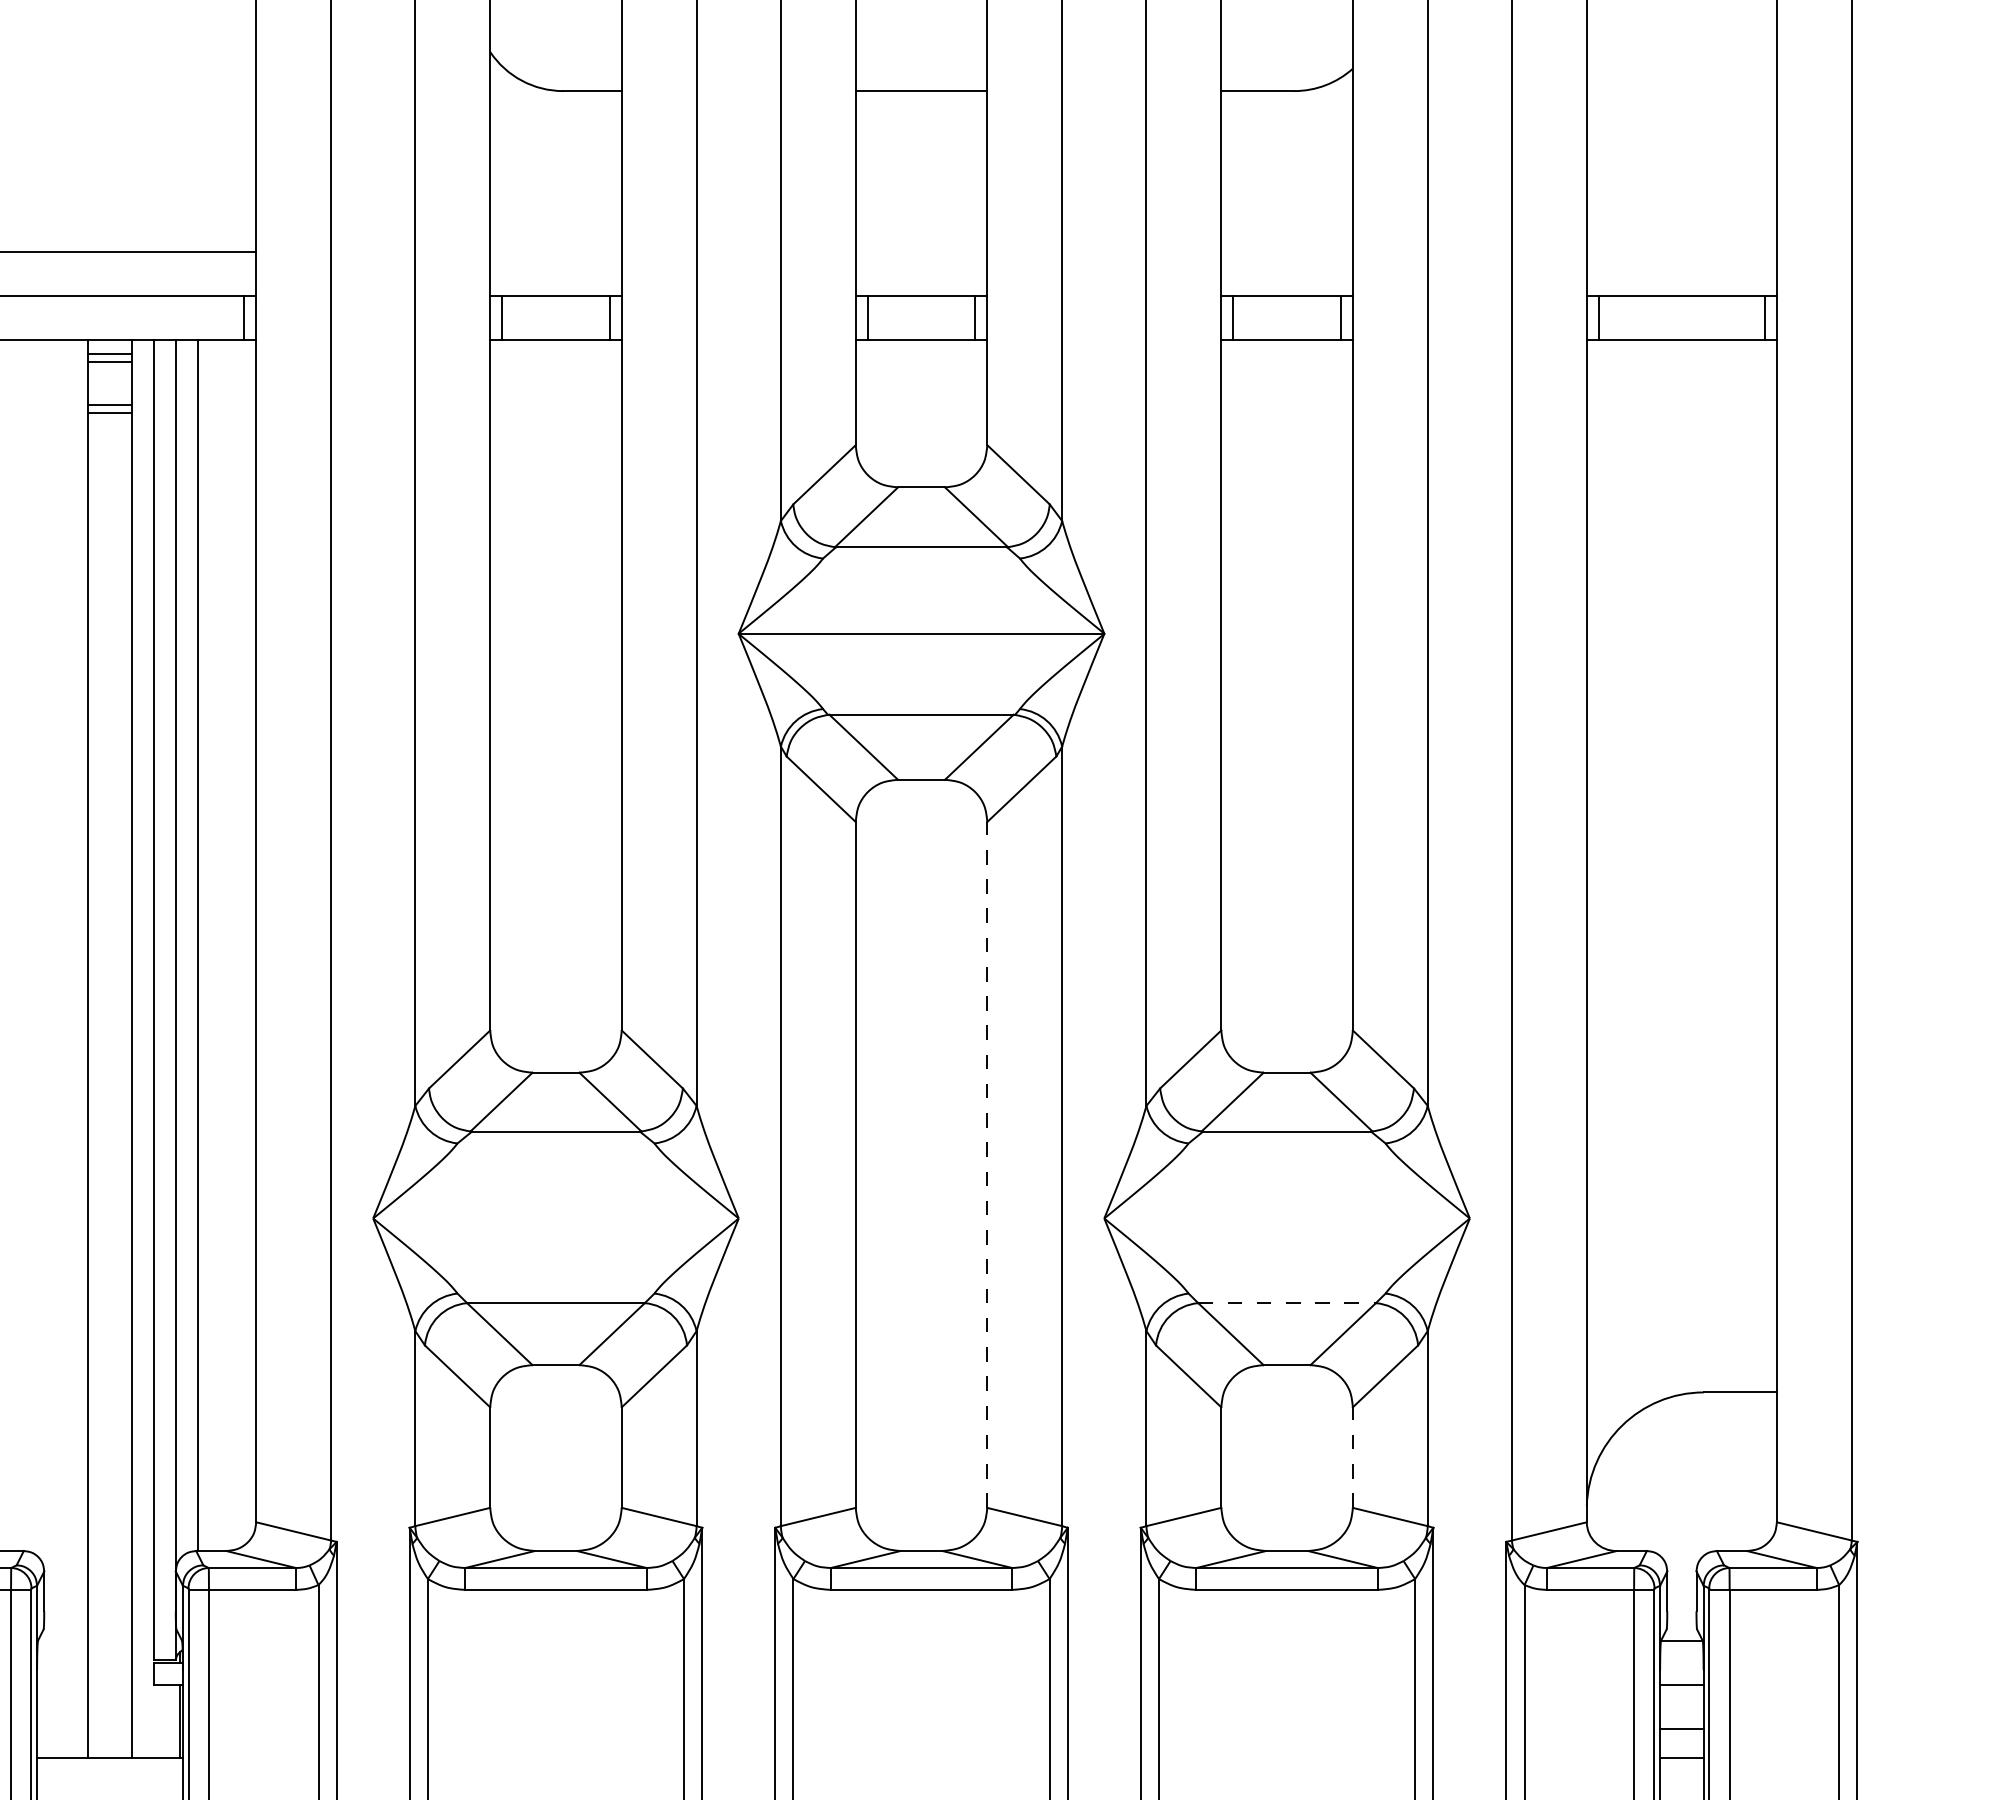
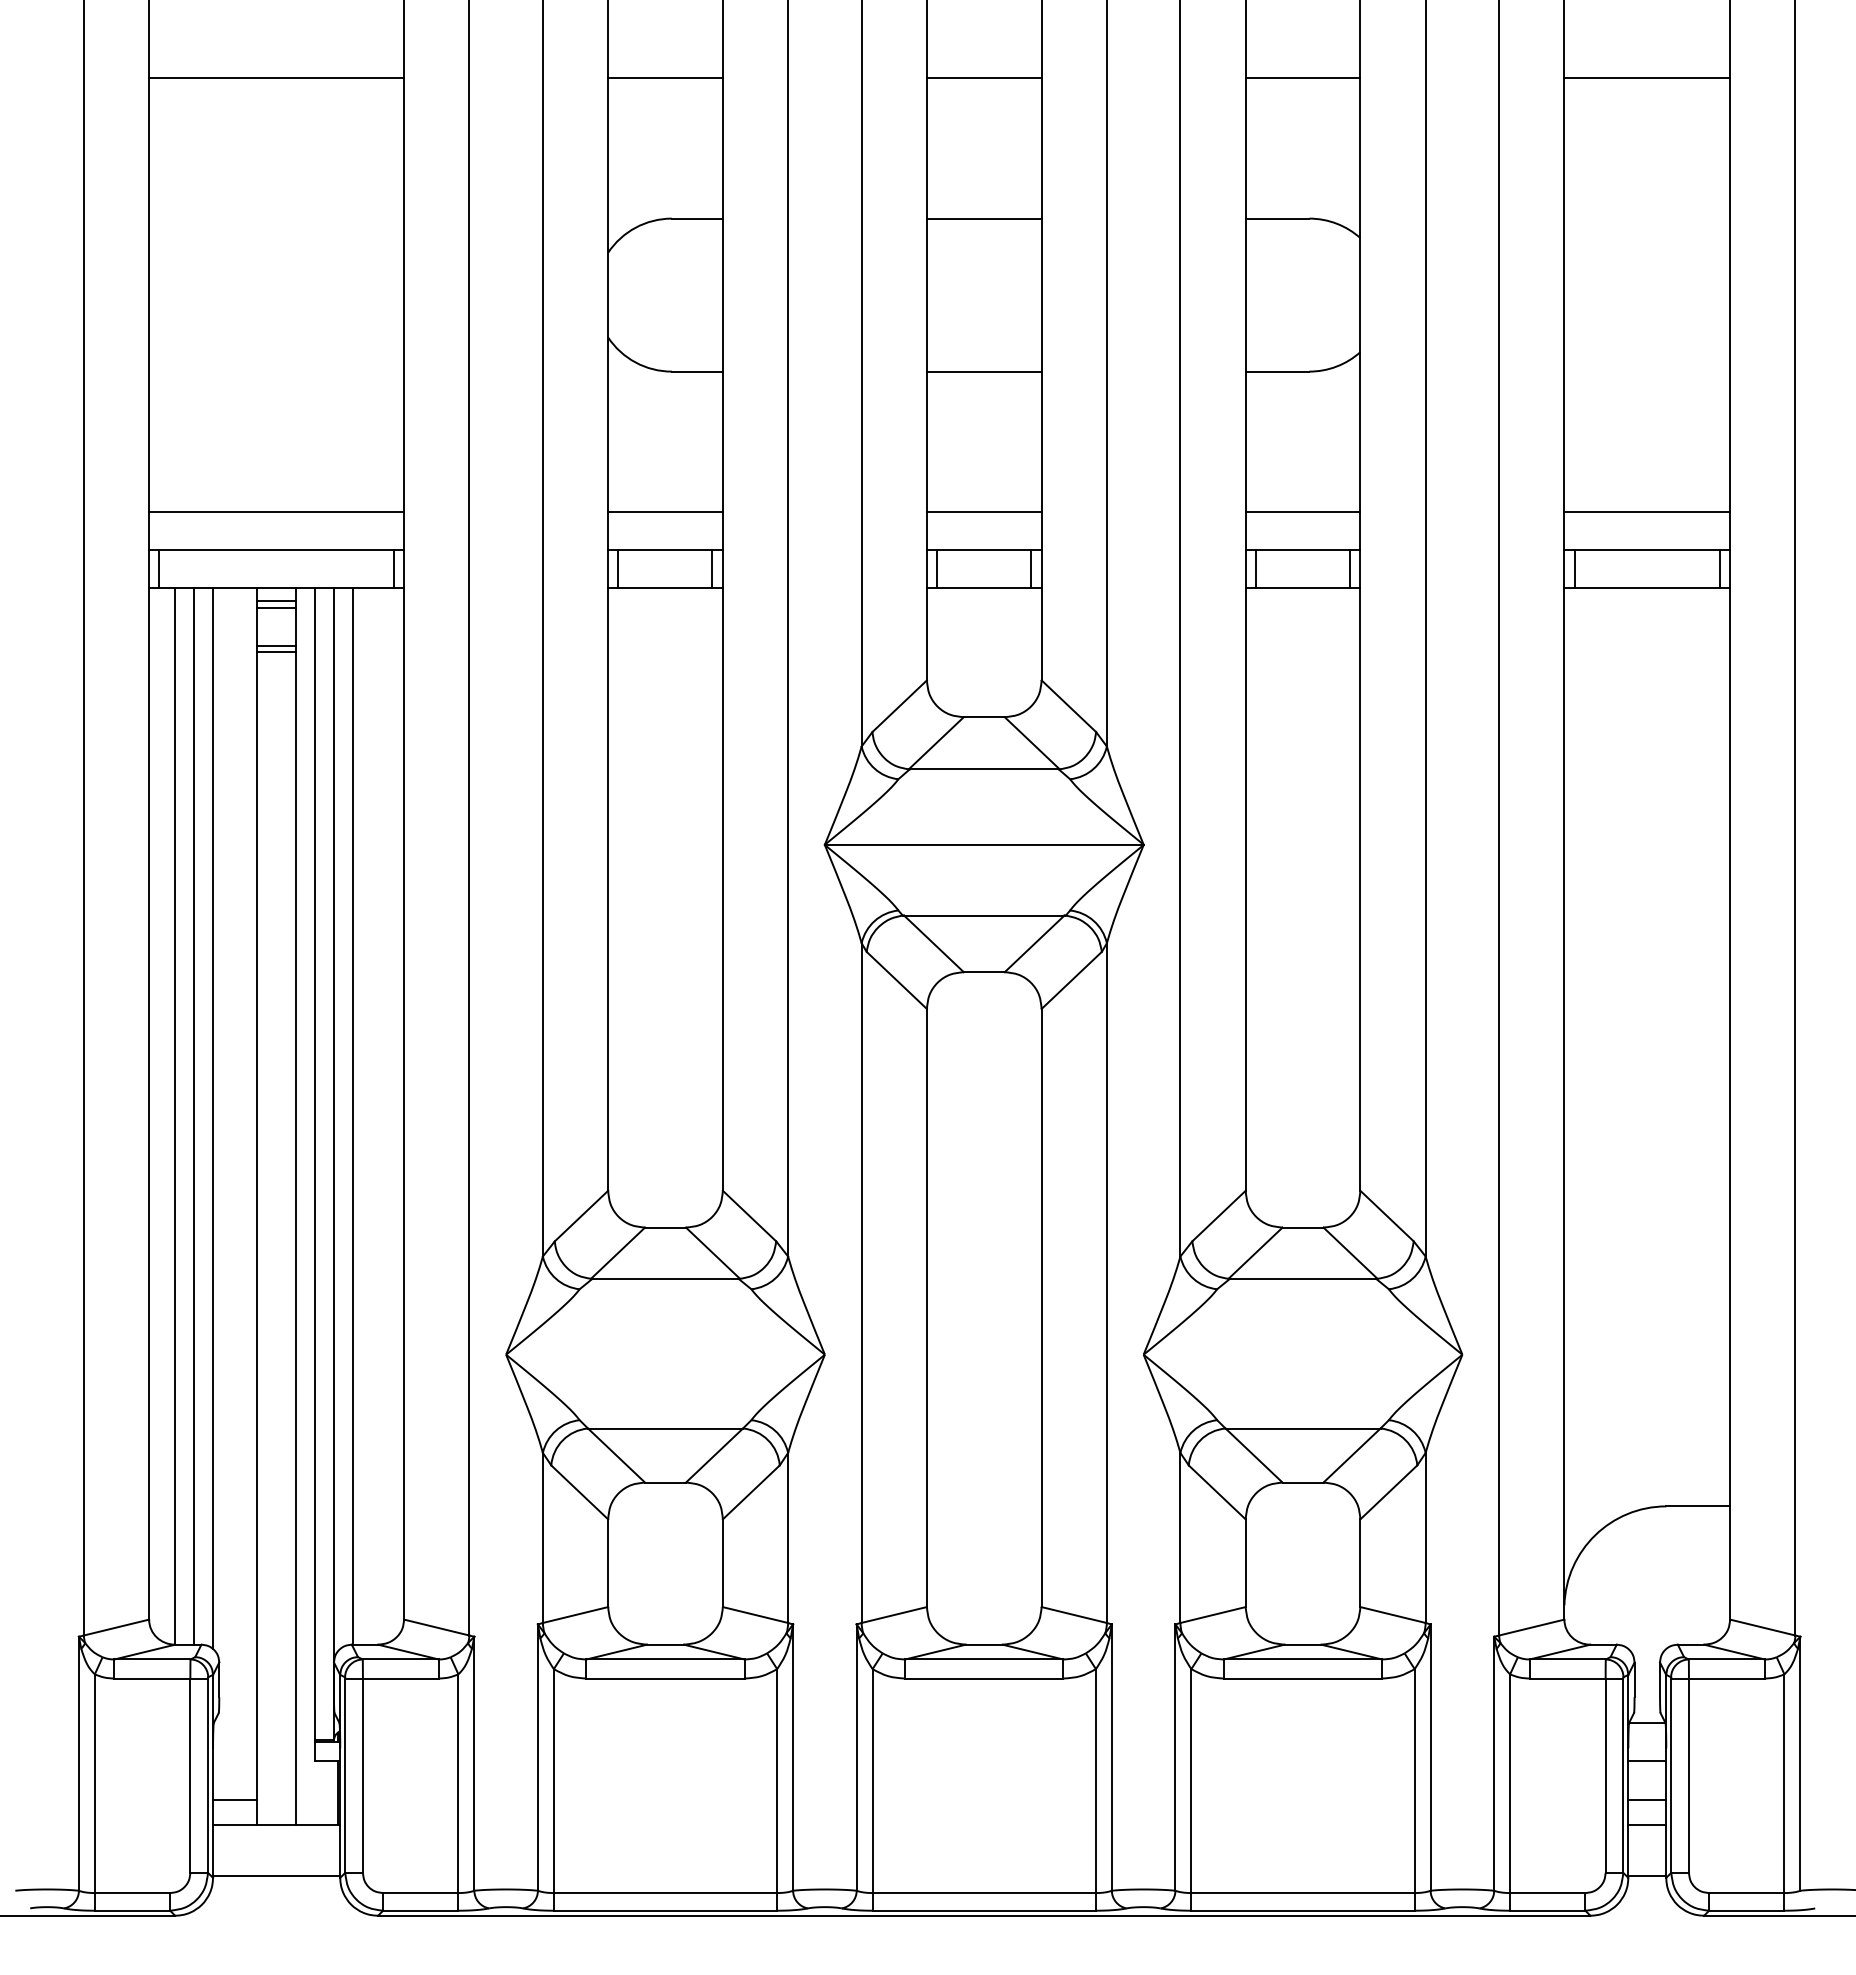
line: (555, 251) -> (665, 511), added
line: (920, 251) -> (983, 511), added
line: (1286, 251) -> (1302, 511), added
line: (1682, 251) -> (1647, 511), added
line: (14, 945) -> (193, 1116), added
line: (36, 947) -> (212, 1118), added
line: (987, 1164) -> (1041, 1307), dashed -> solid
line: (1287, 1303) -> (1303, 1428), dashed -> solid
line: (1352, 1457) -> (1360, 1563), dashed -> solid
line: (62, 1728) -> (235, 1799), added

